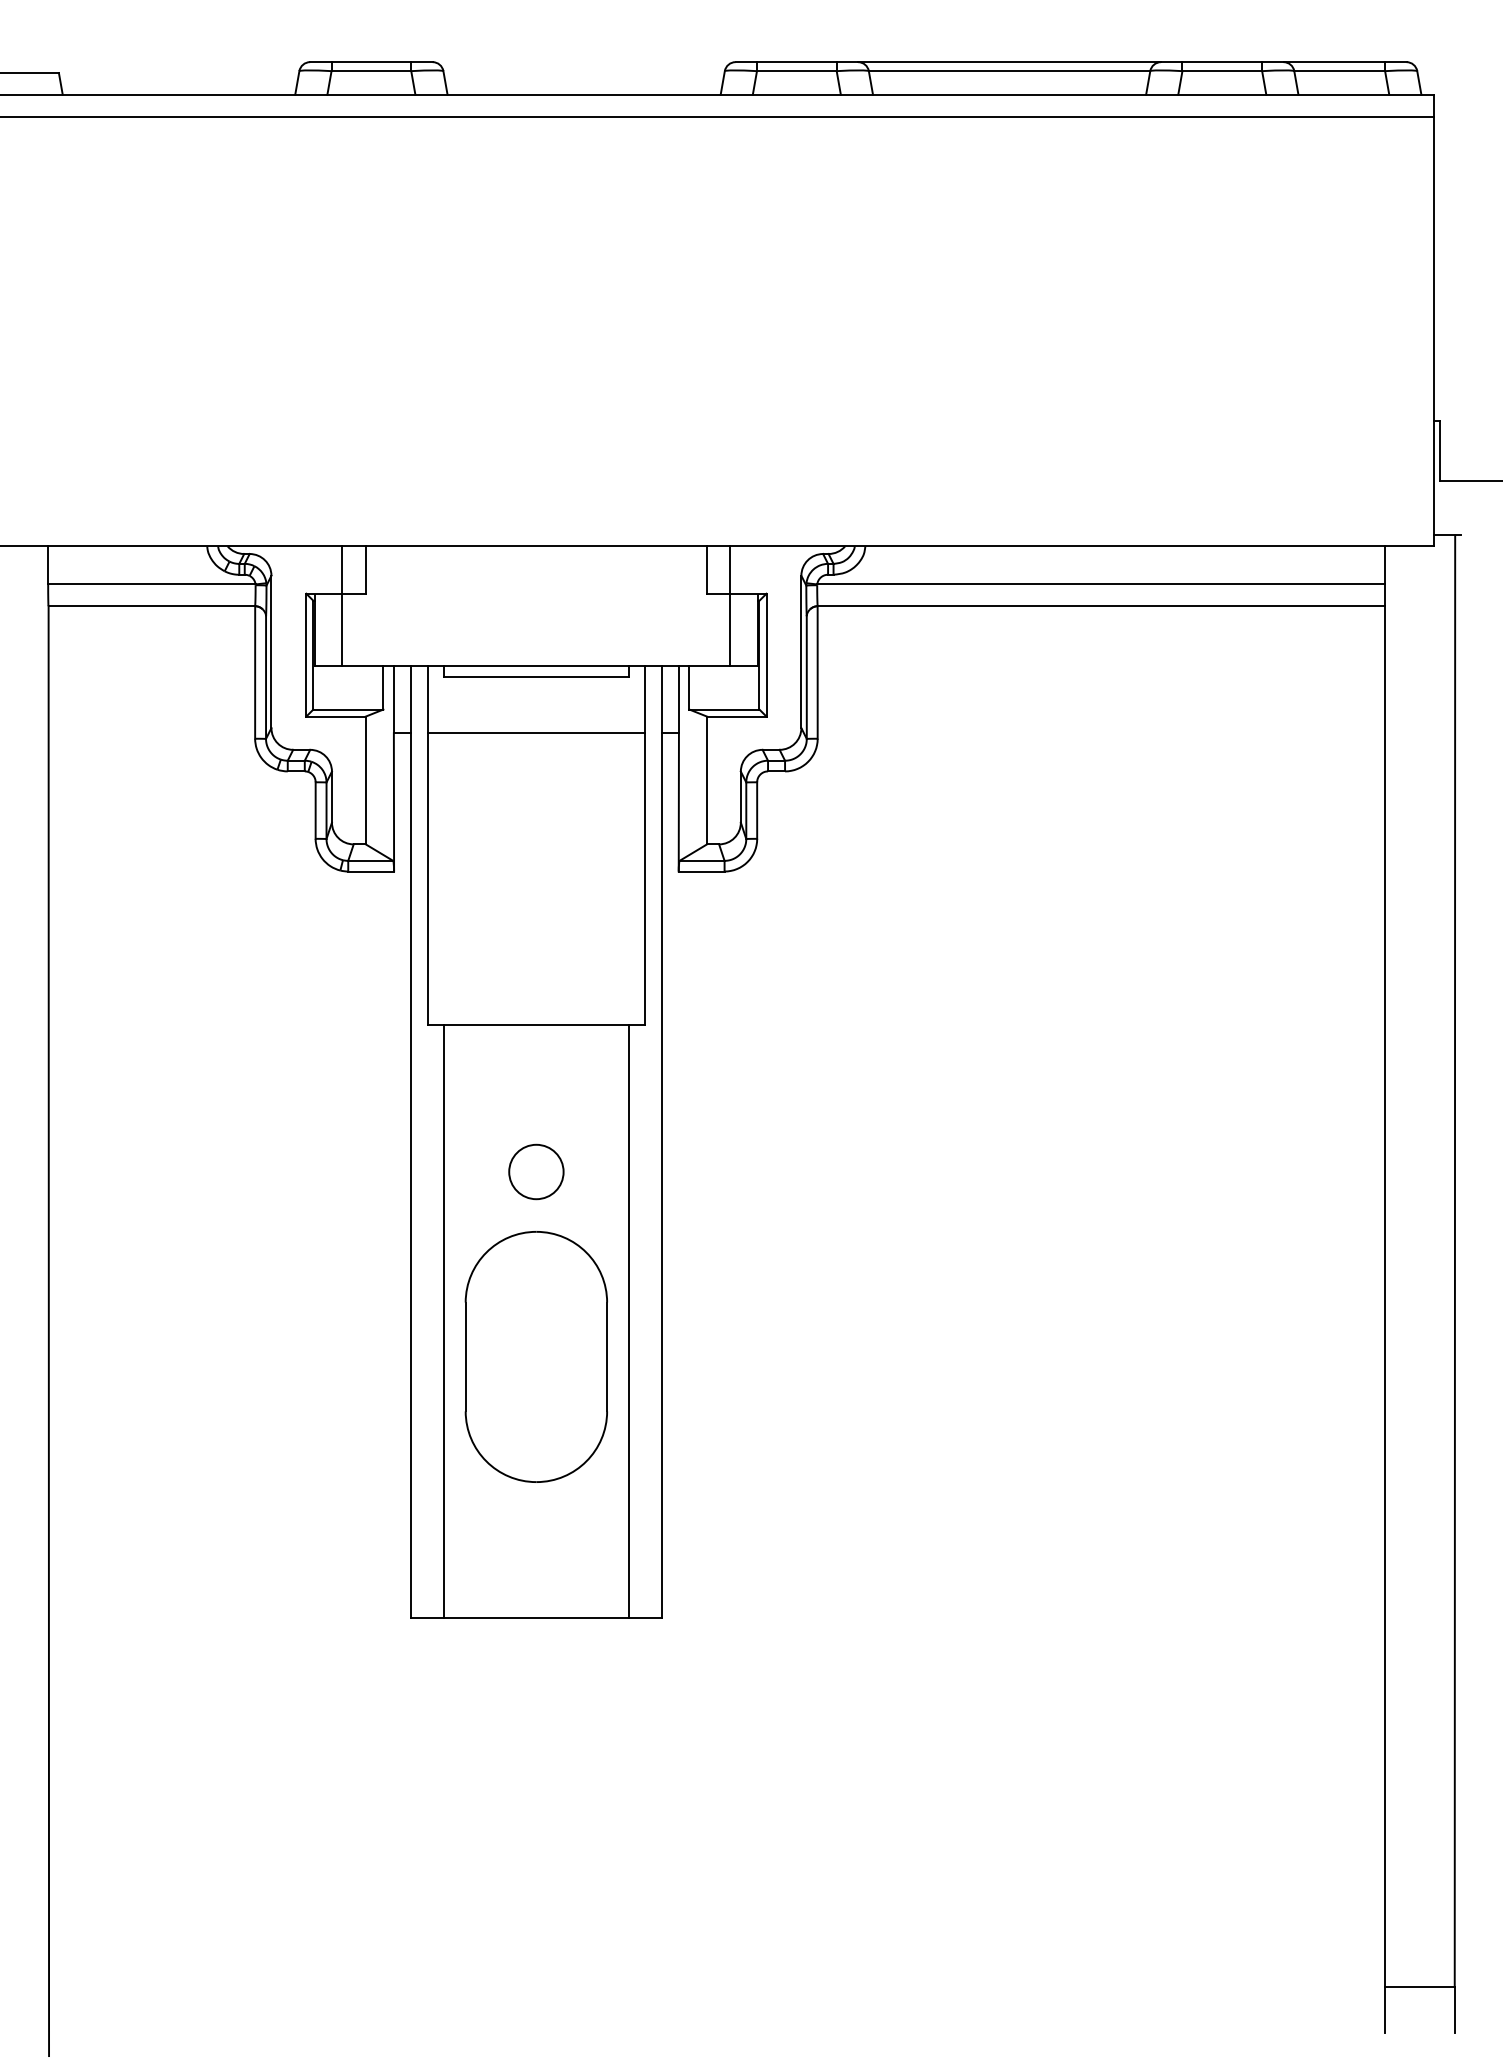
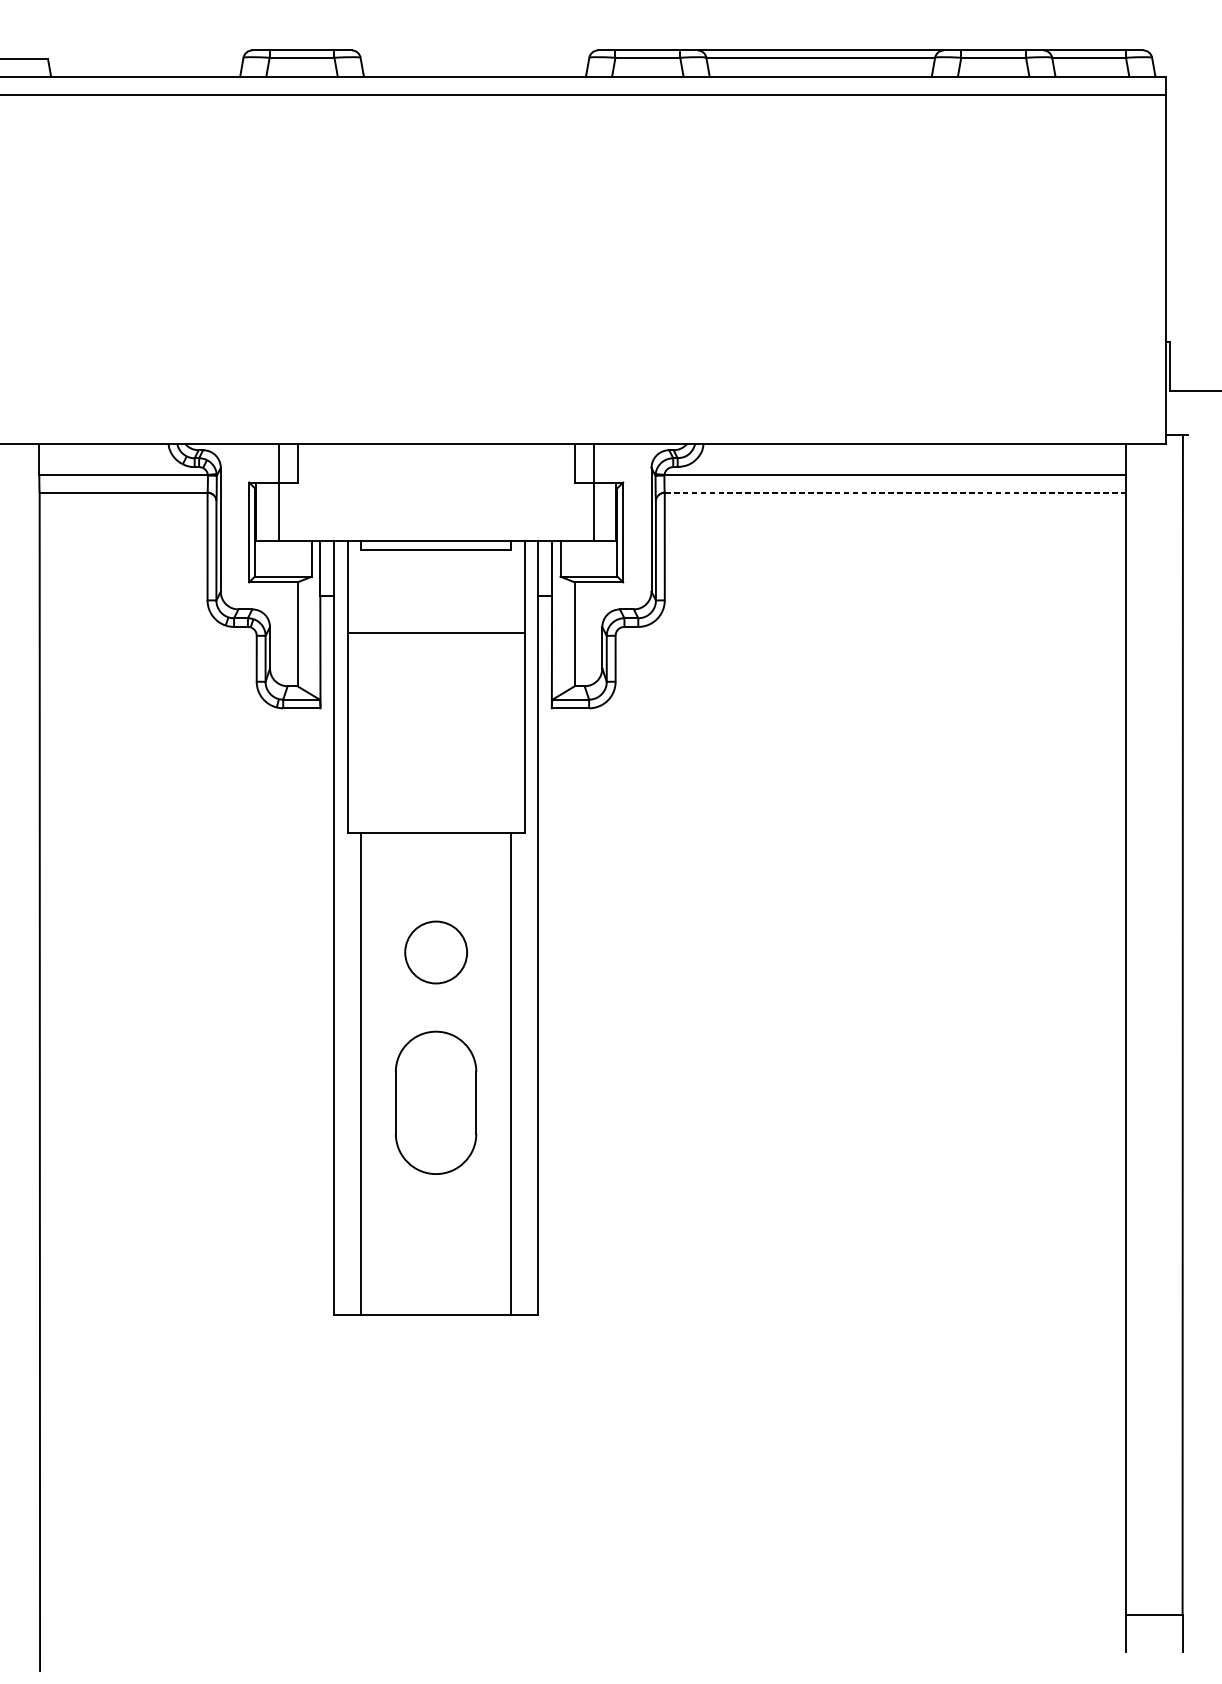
line: (1101, 606) -> (895, 492), solid -> dashed
line: (536, 733) -> (436, 633), moved
circle: (536, 1171) -> (436, 952), size x1.4
part: (535, 1356) -> (435, 1102), size x0.7

